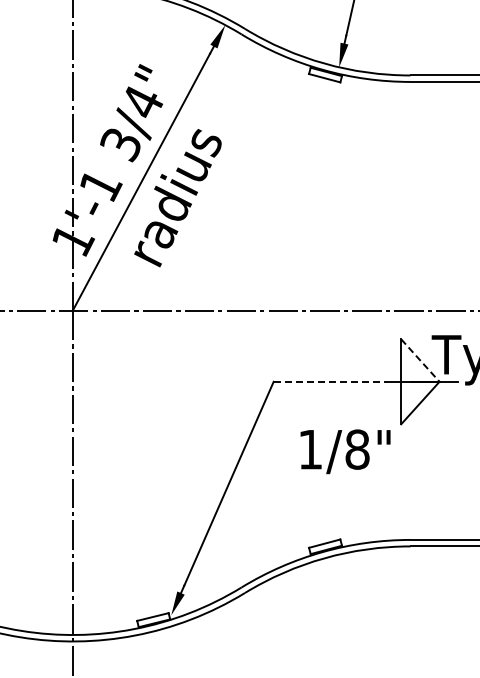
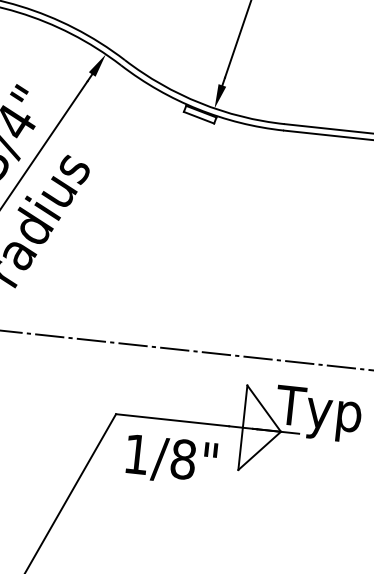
line: (420, 360) -> (264, 408), dashed -> solid
line: (330, 381) -> (172, 419), dashed -> solid
text: (345, 451) -> (171, 460), moved

